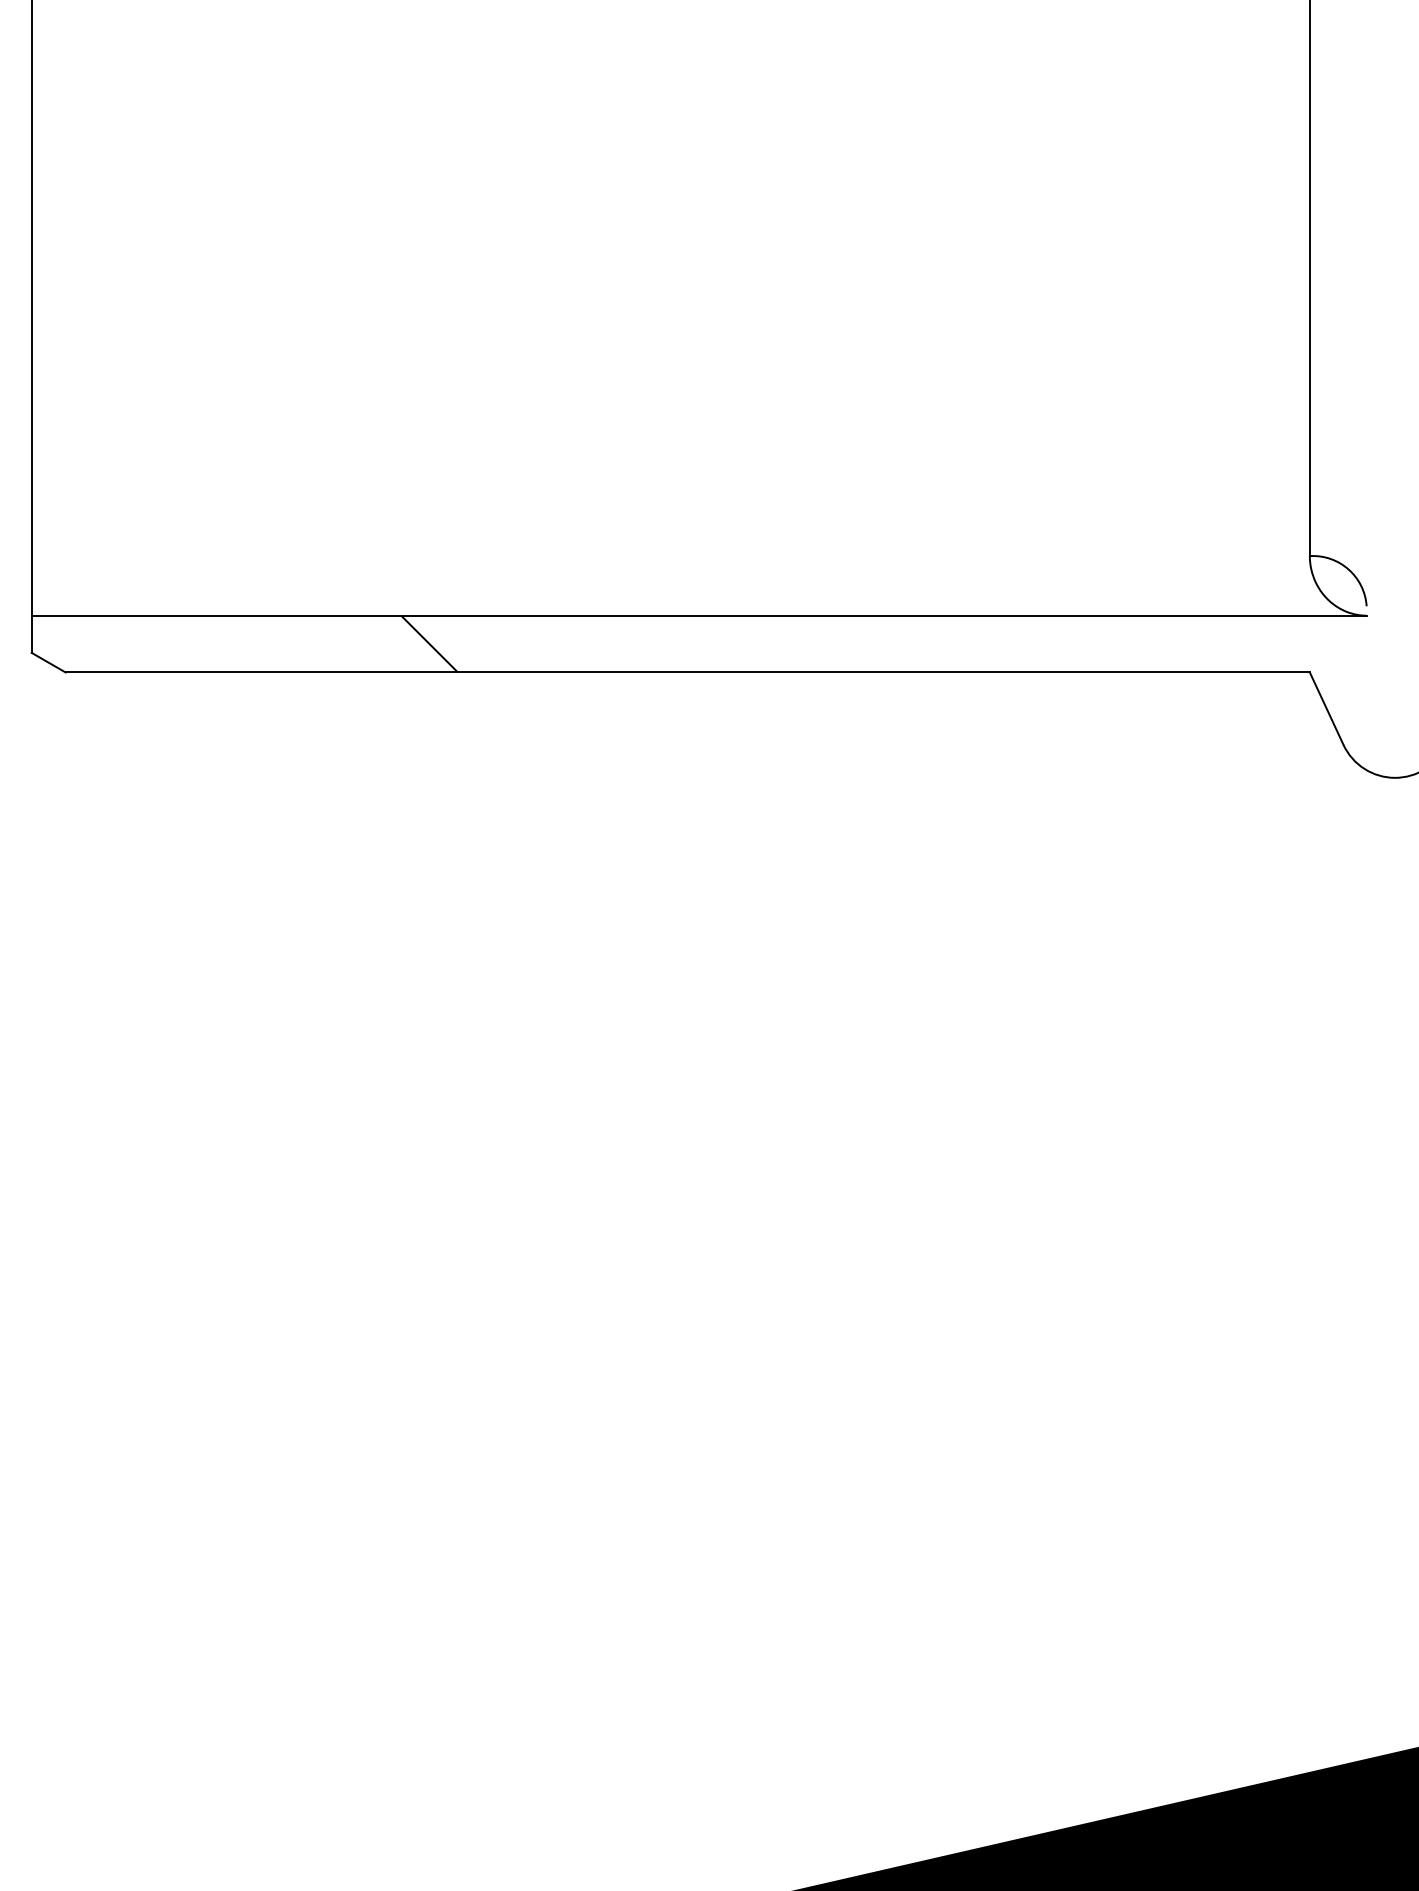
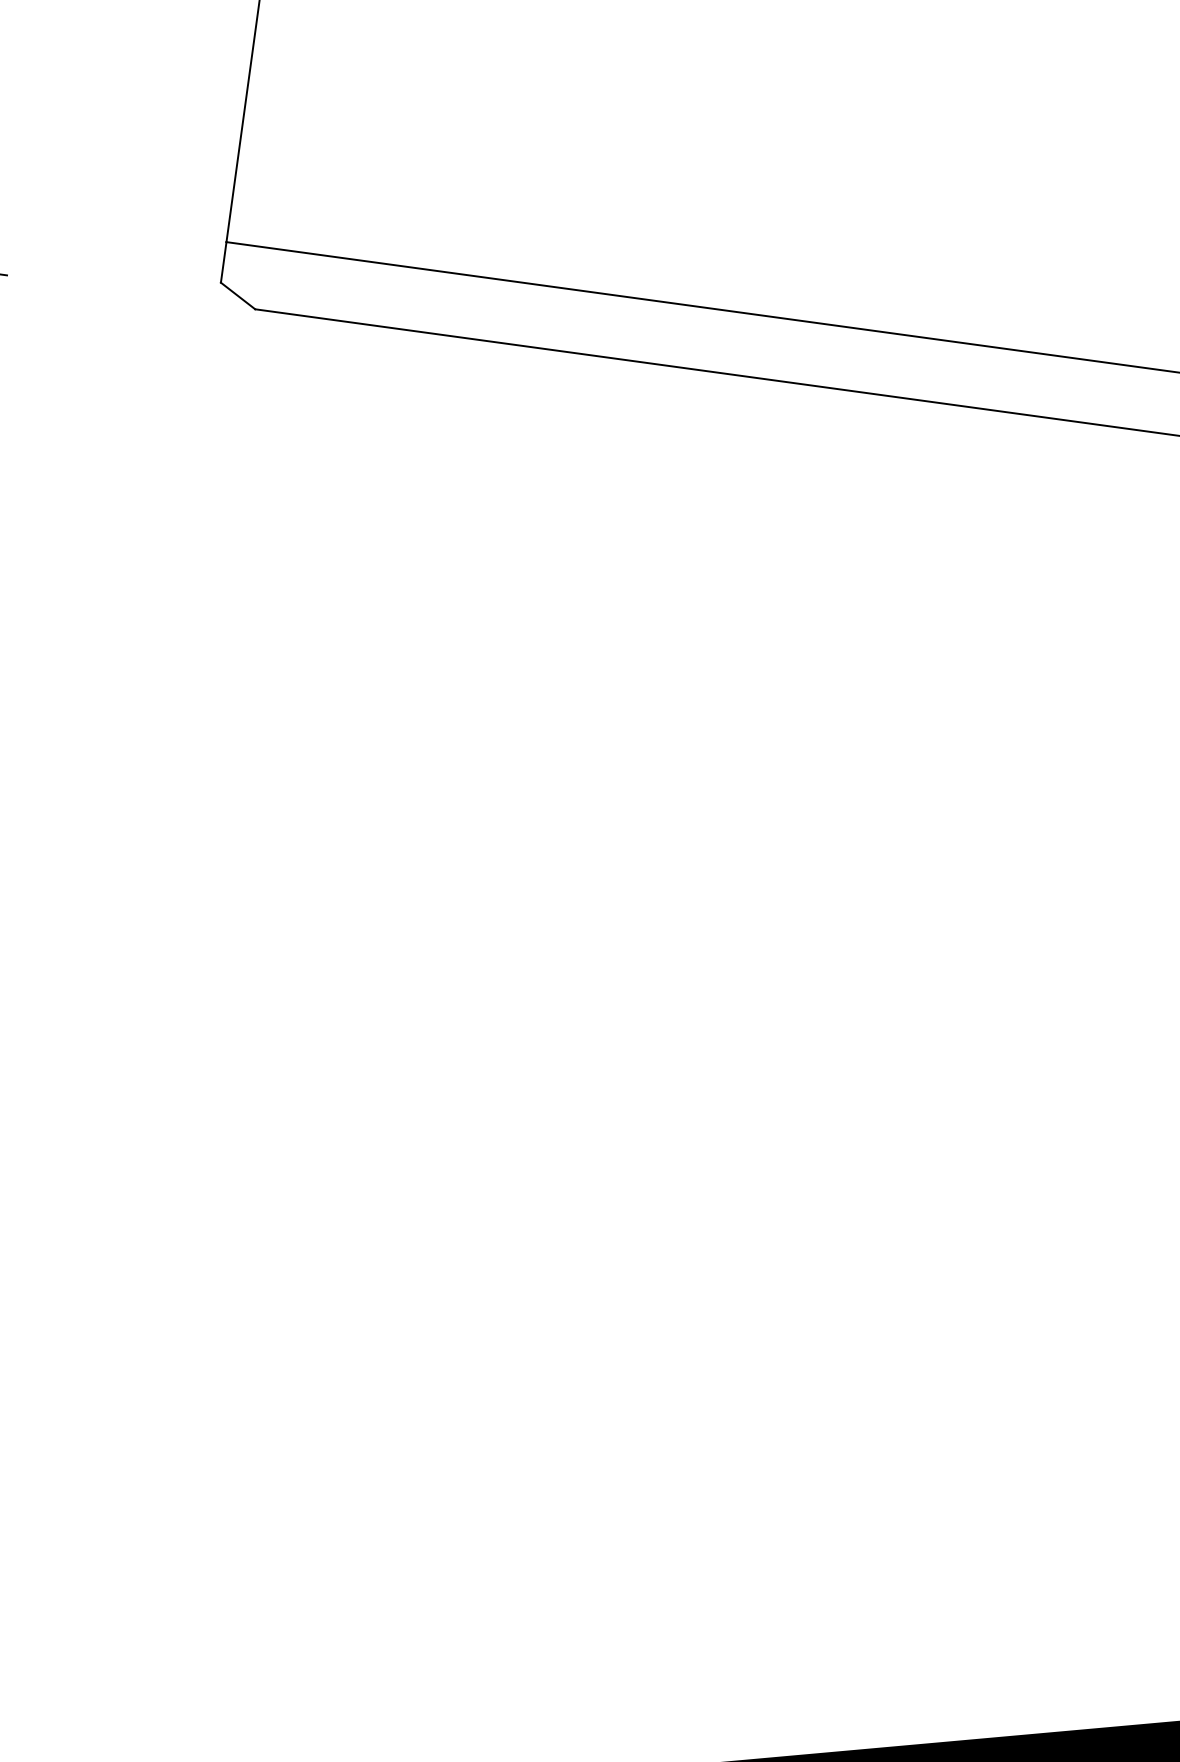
hatch: (429, 643) -> (657, 332), removed

